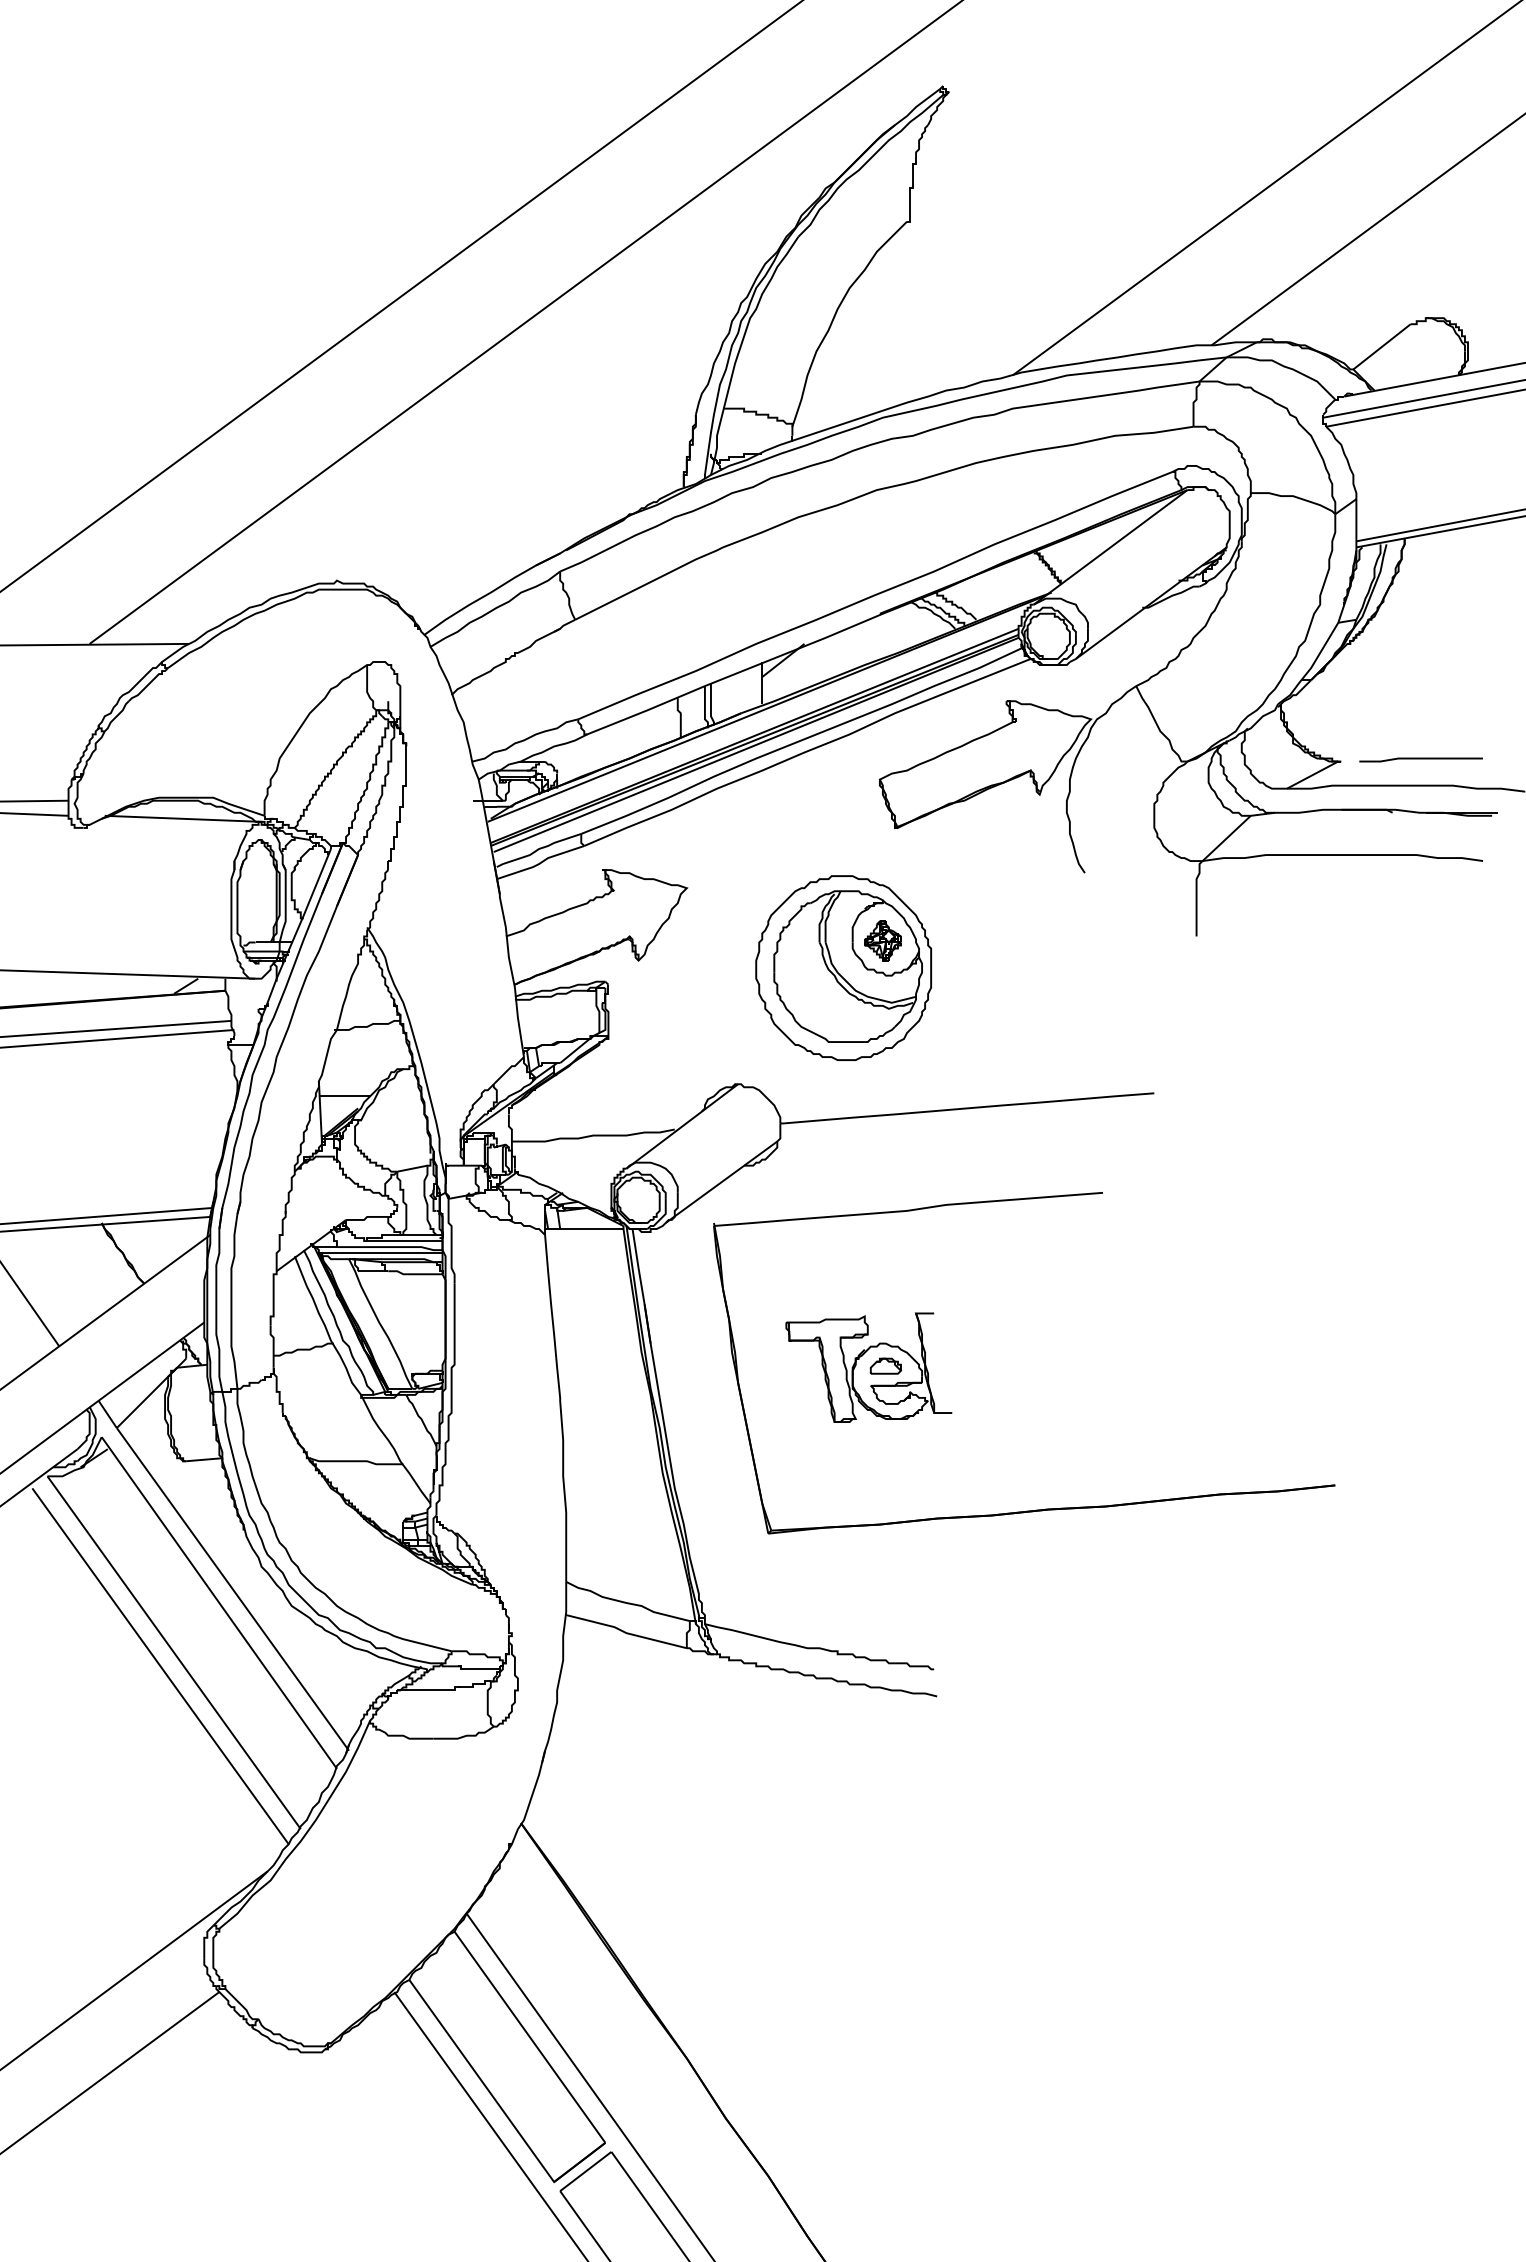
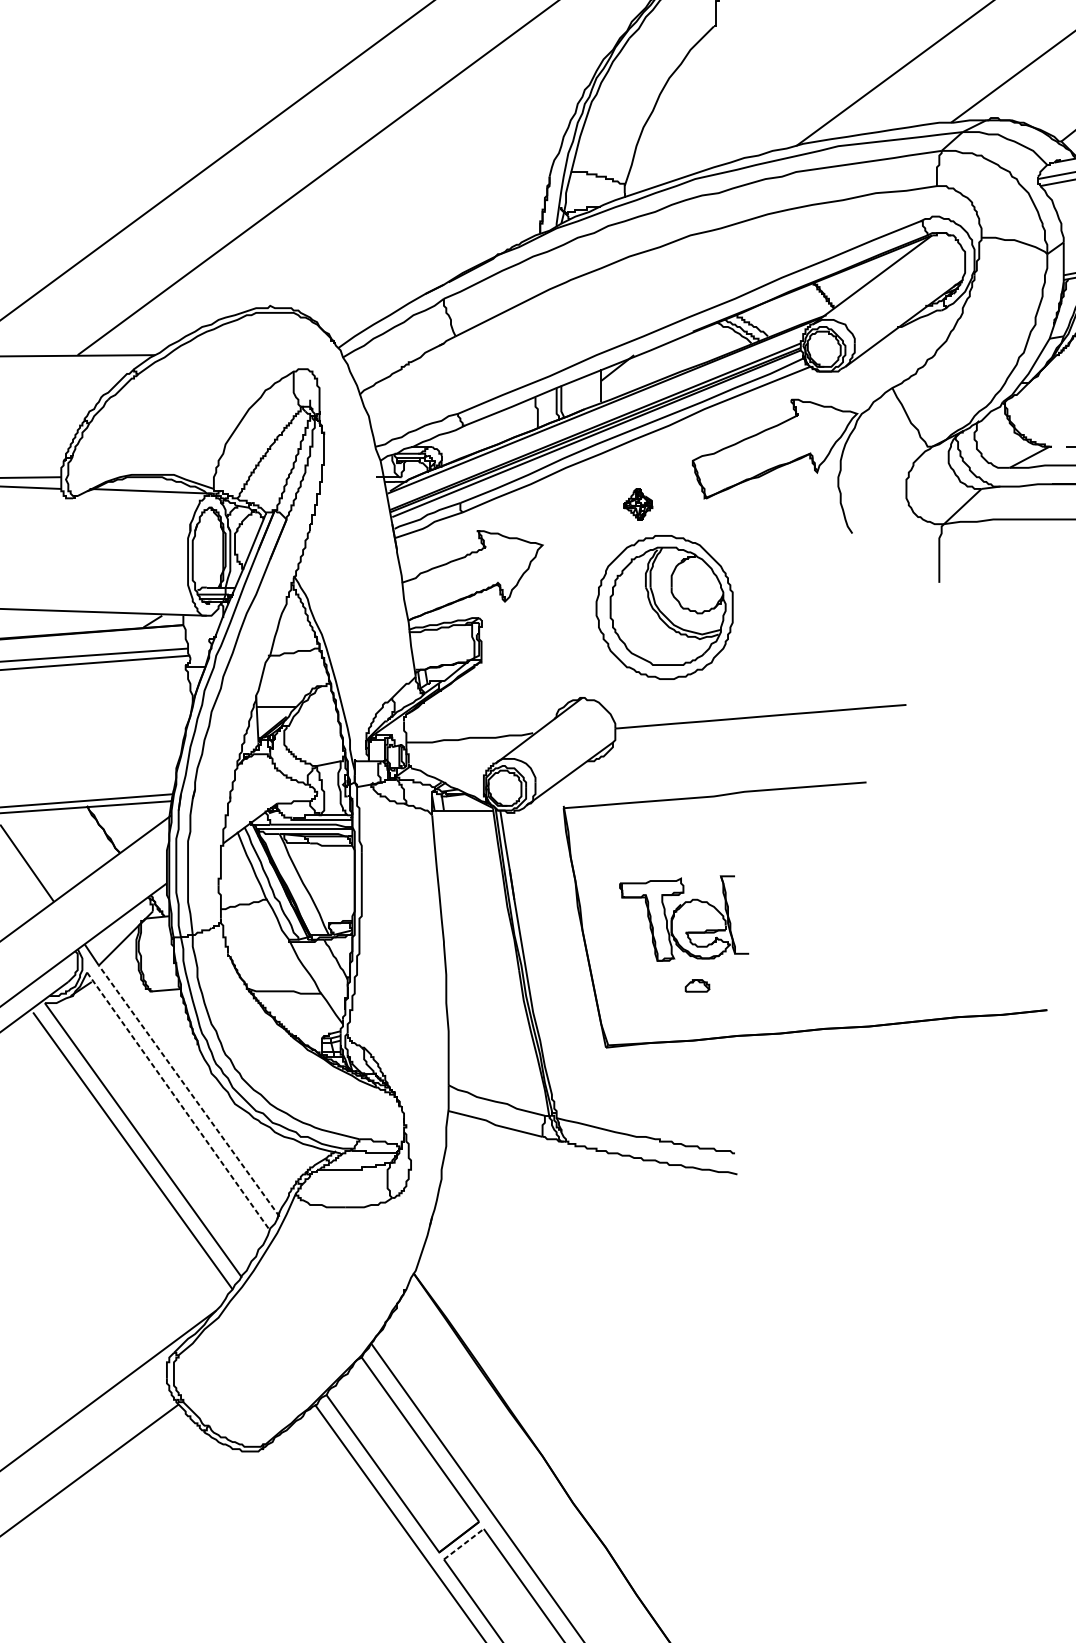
part: (882, 940) -> (638, 504), moved
part: (885, 1365) -> (697, 985), moved
line: (232, 1589) -> (188, 1091), solid -> dashed
line: (219, 1603) -> (178, 1102), solid -> dashed
line: (586, 2171) -> (464, 1544), solid -> dashed

